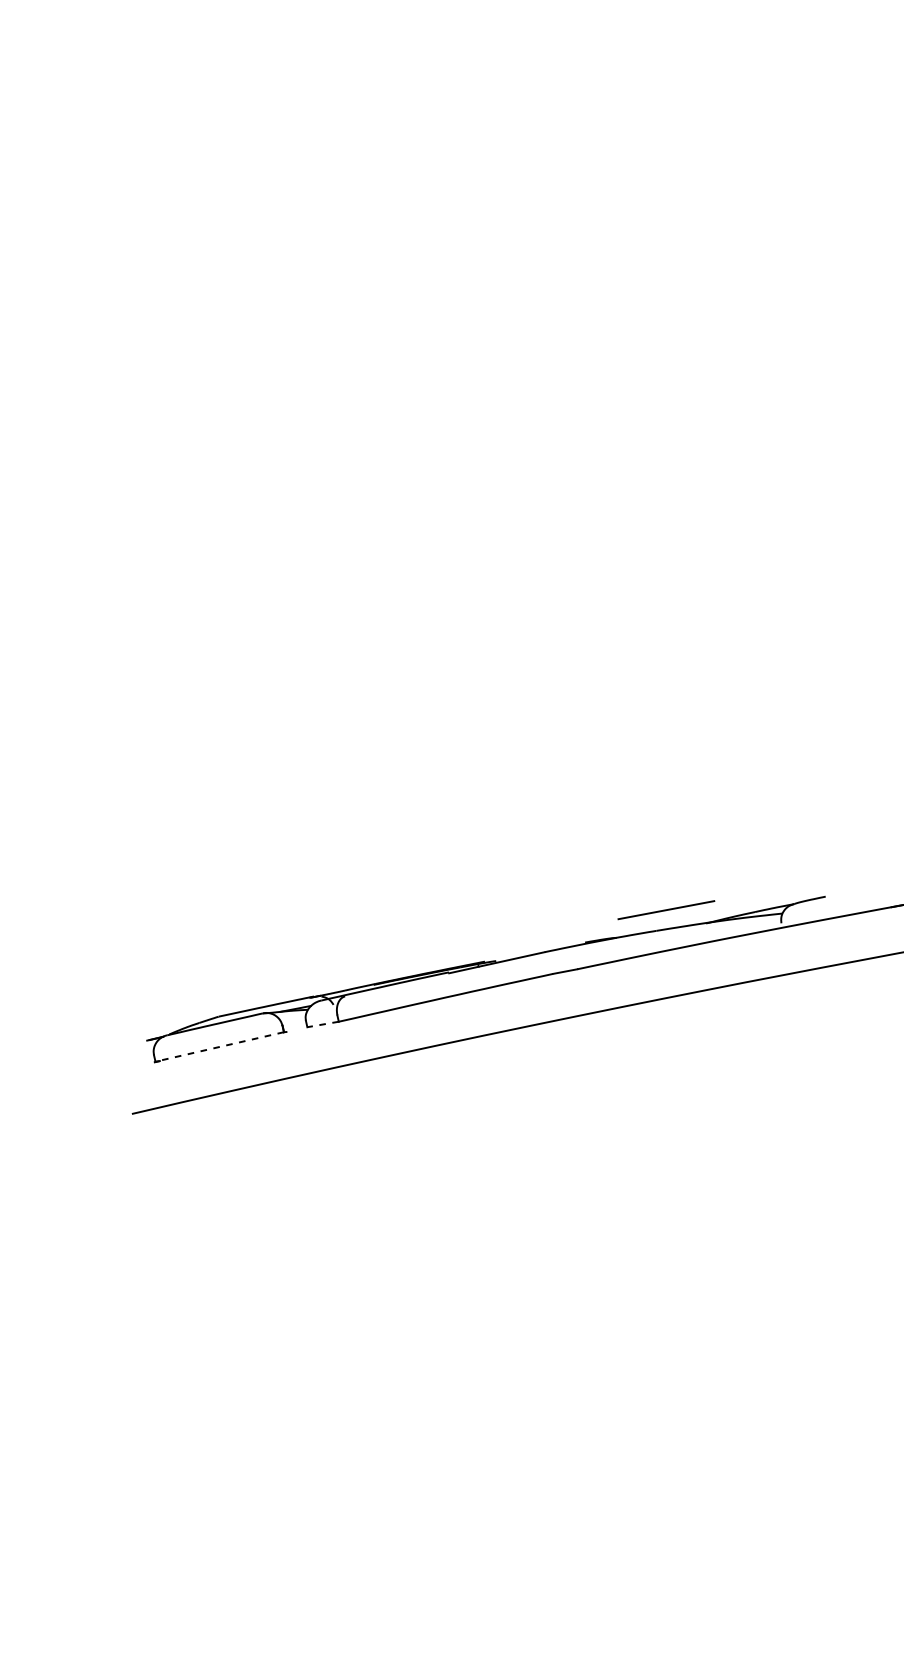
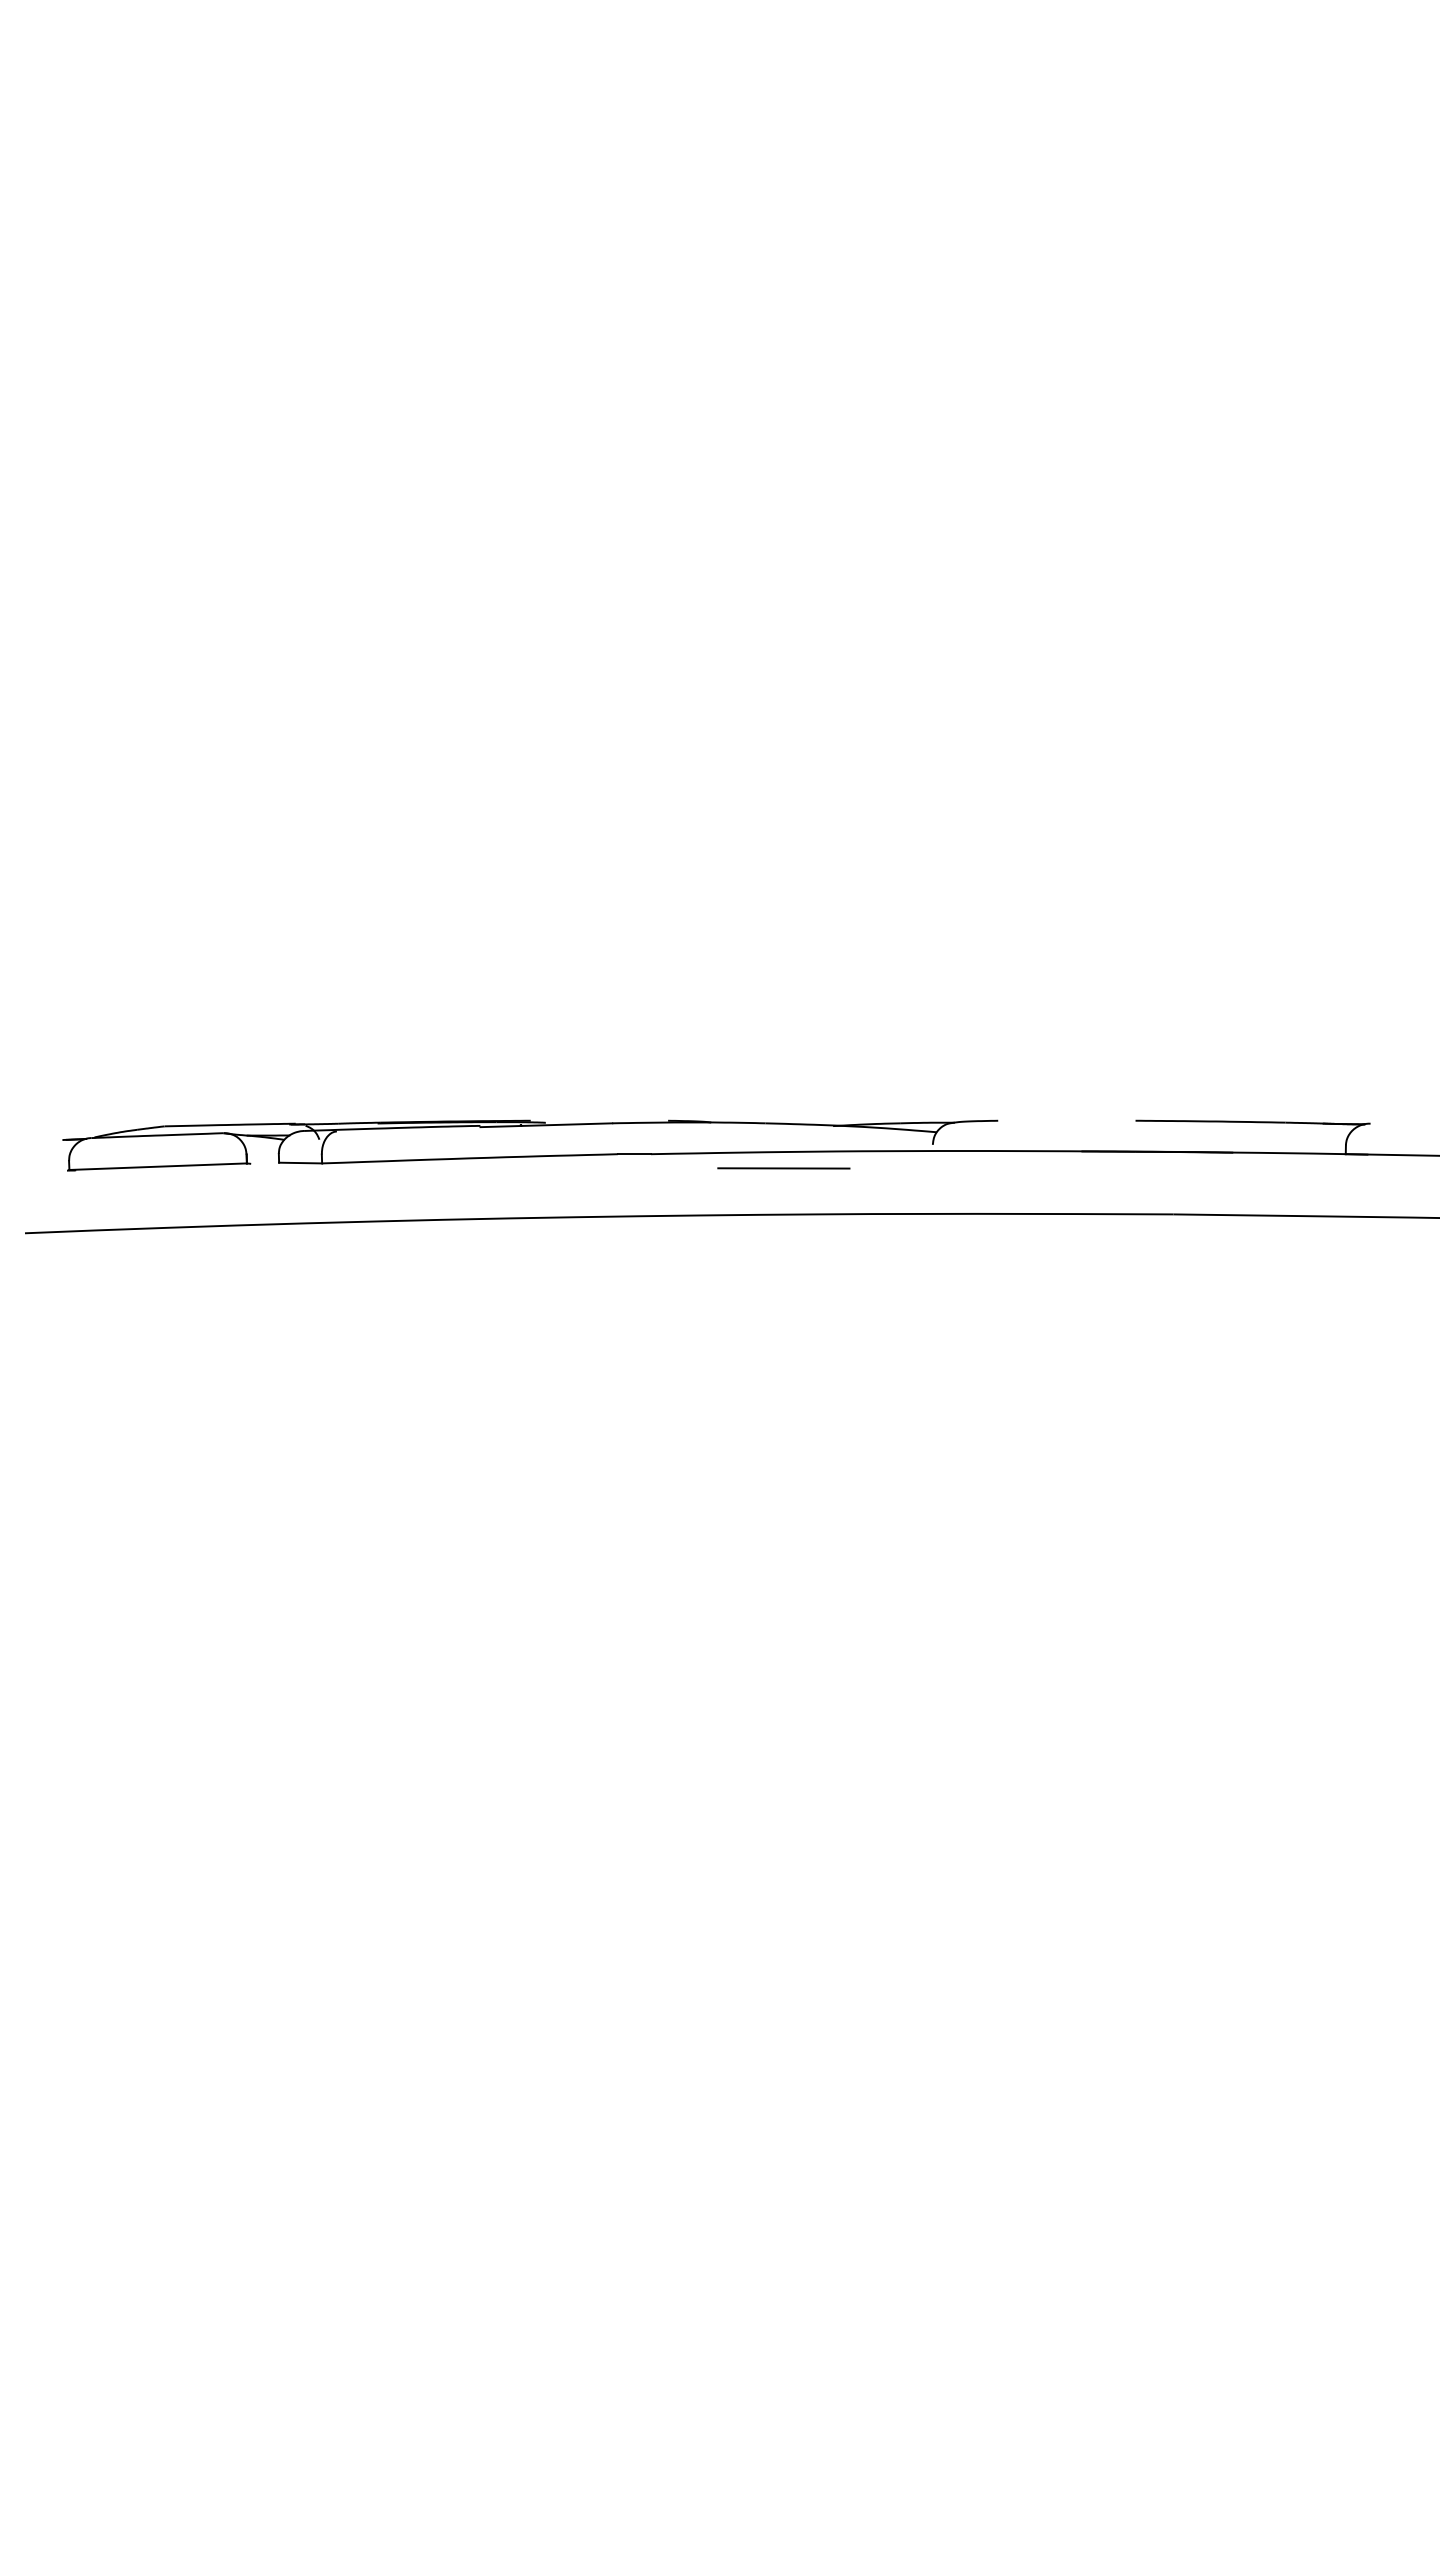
line: (666, 910) -> (783, 1168), moved
line: (323, 1024) -> (300, 1163), dashed -> solid
line: (219, 1046) -> (158, 1166), dashed -> solid

